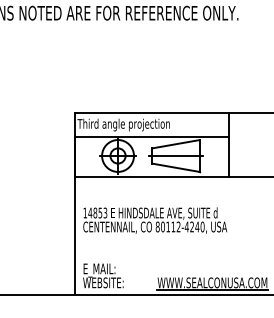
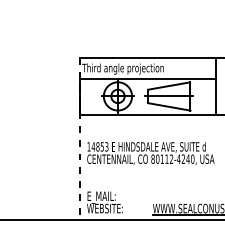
line: (75, 203) -> (80, 138), solid -> dashed

